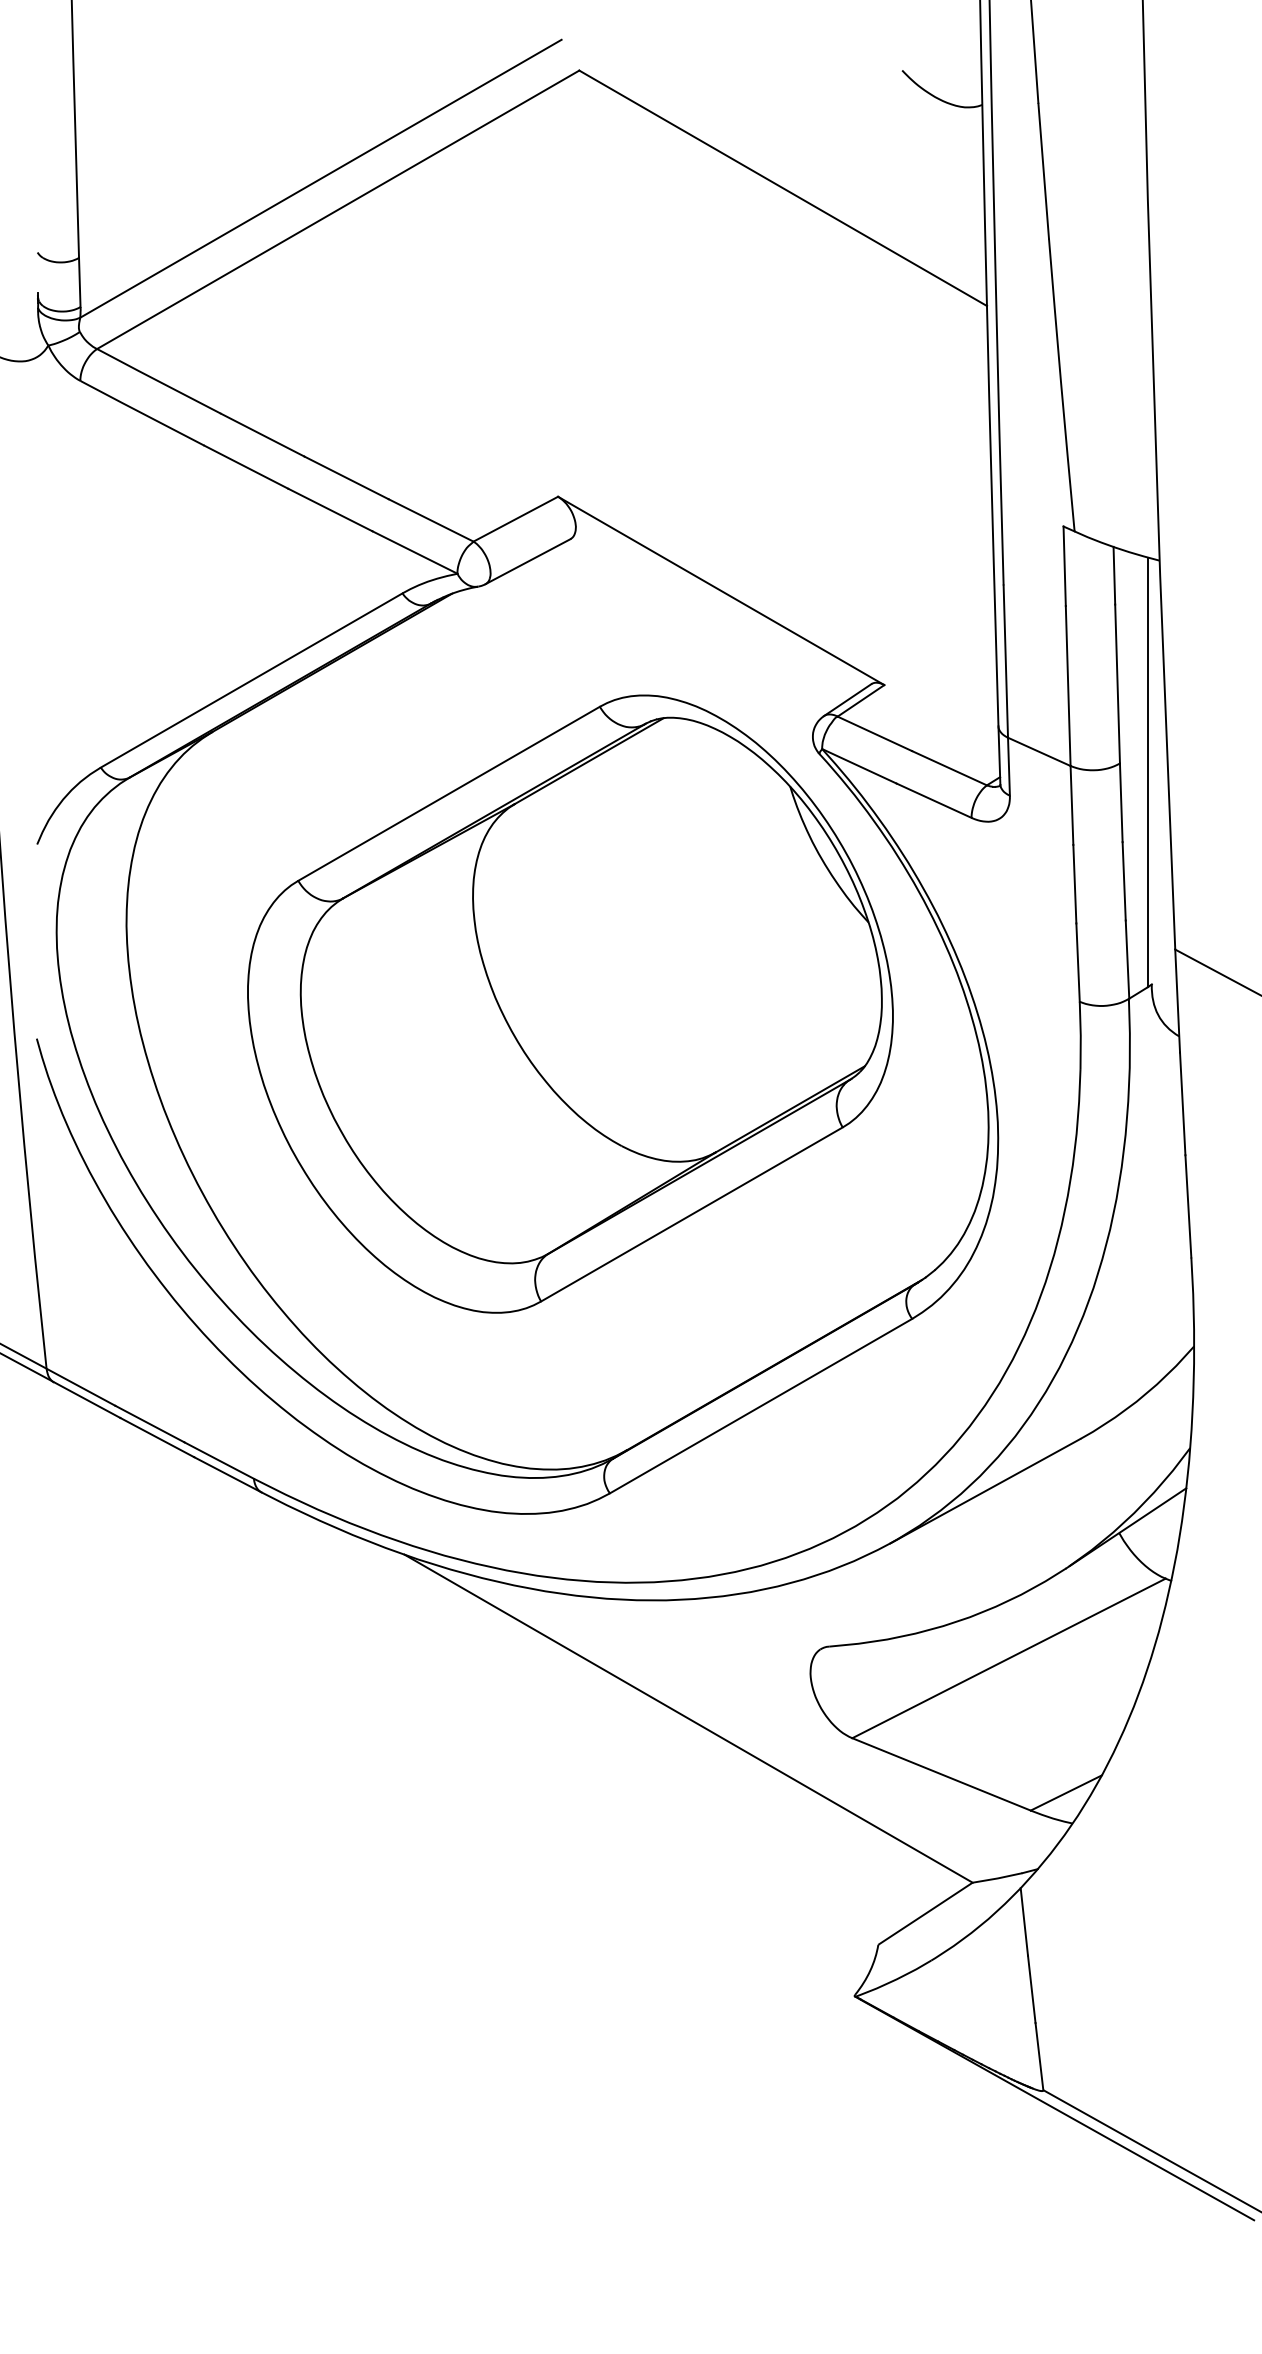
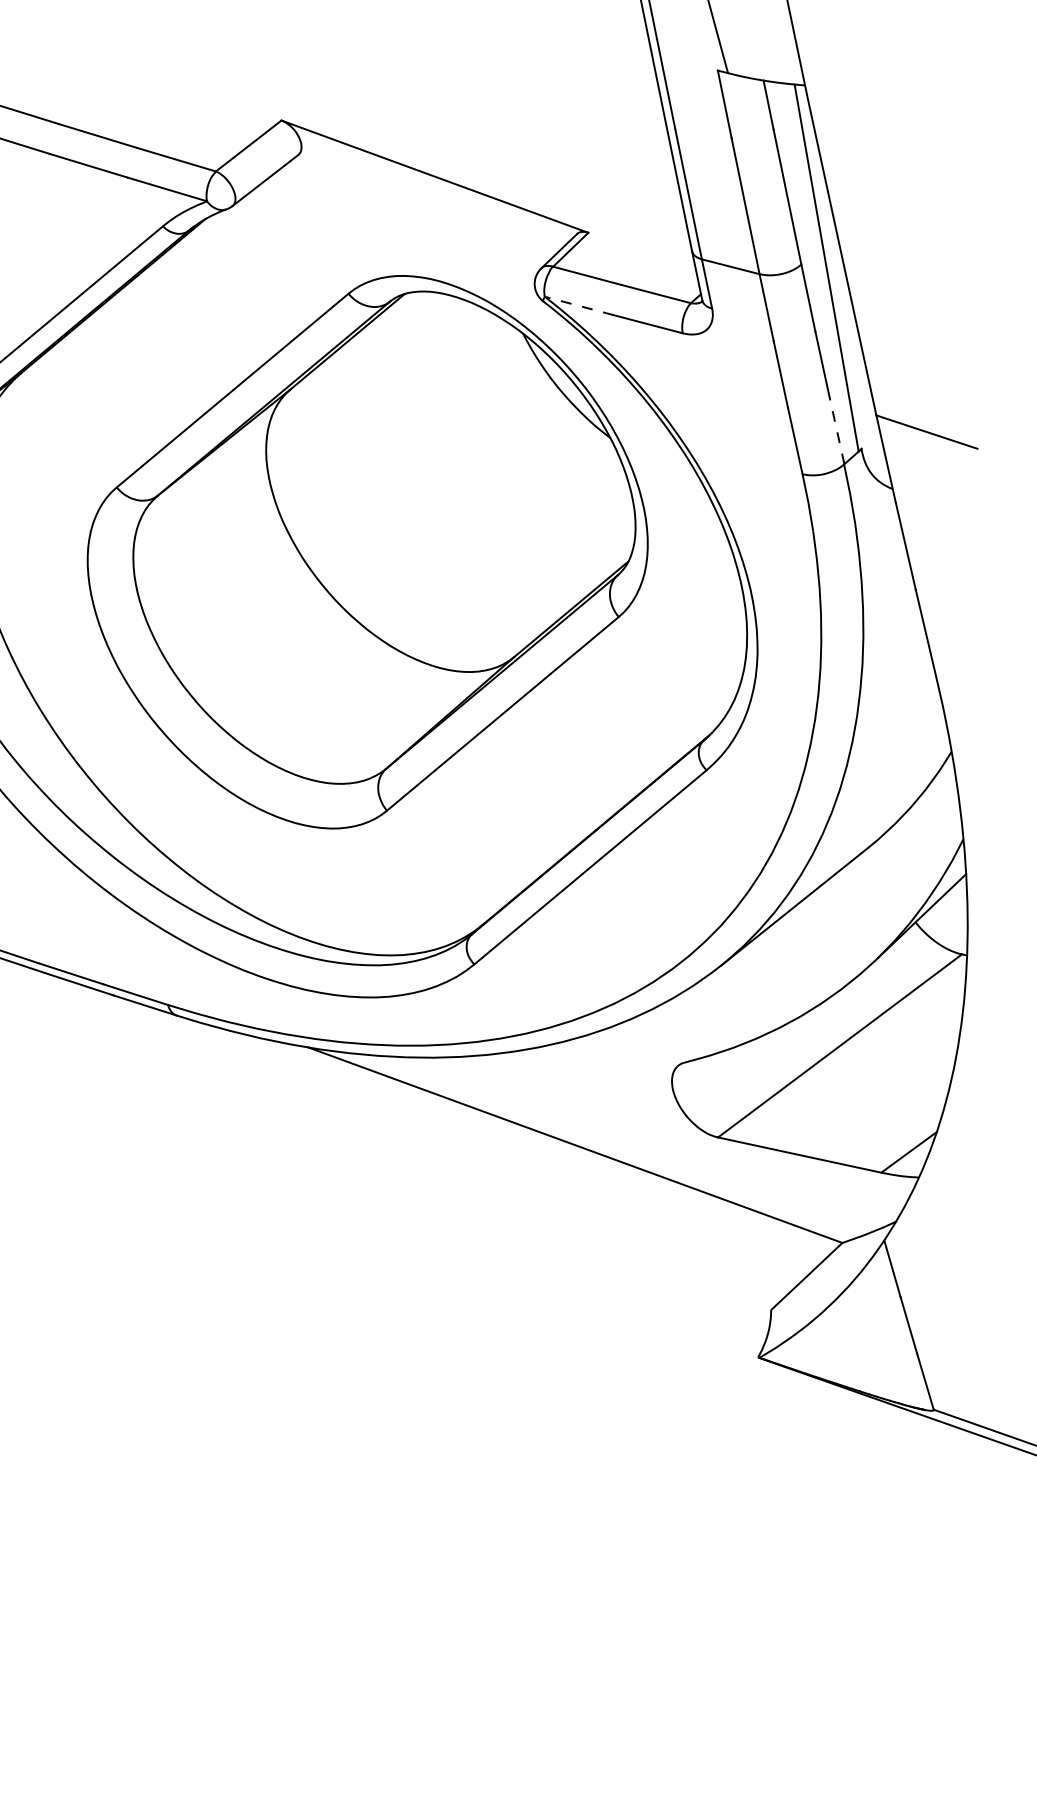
line: (859, 766) -> (579, 306), solid -> dashed
line: (1127, 959) -> (837, 431), solid -> dashed

